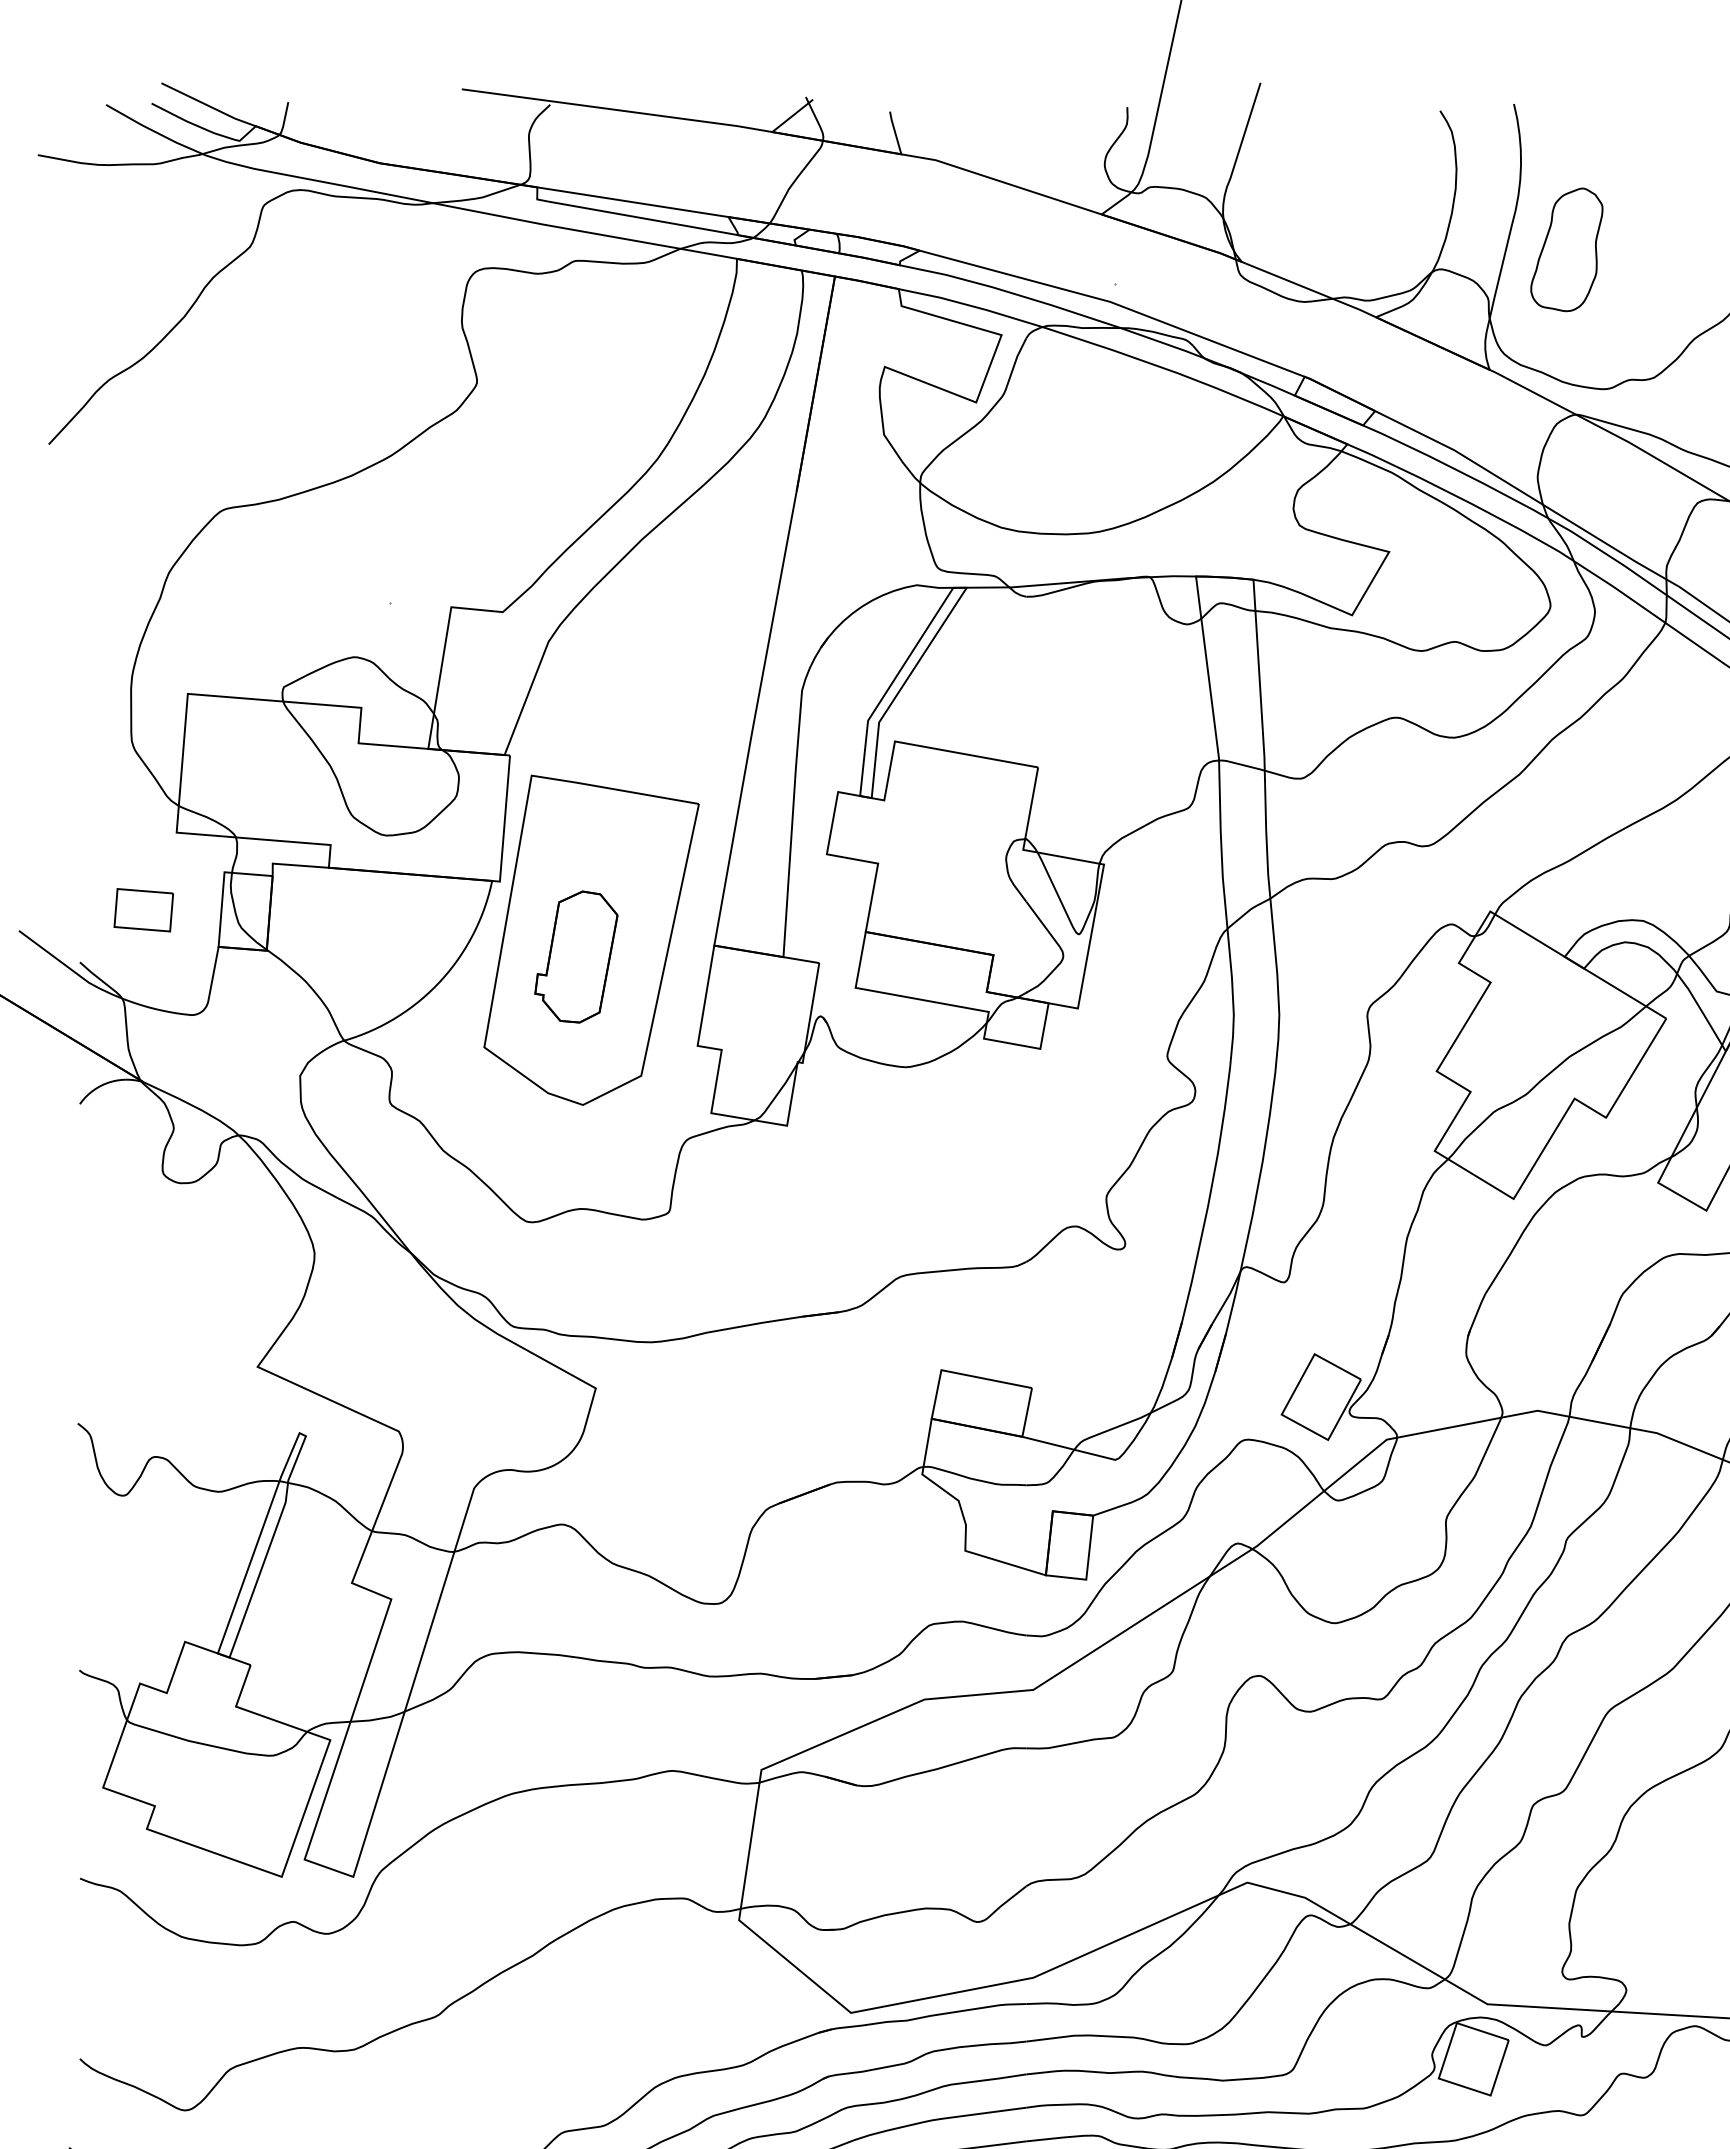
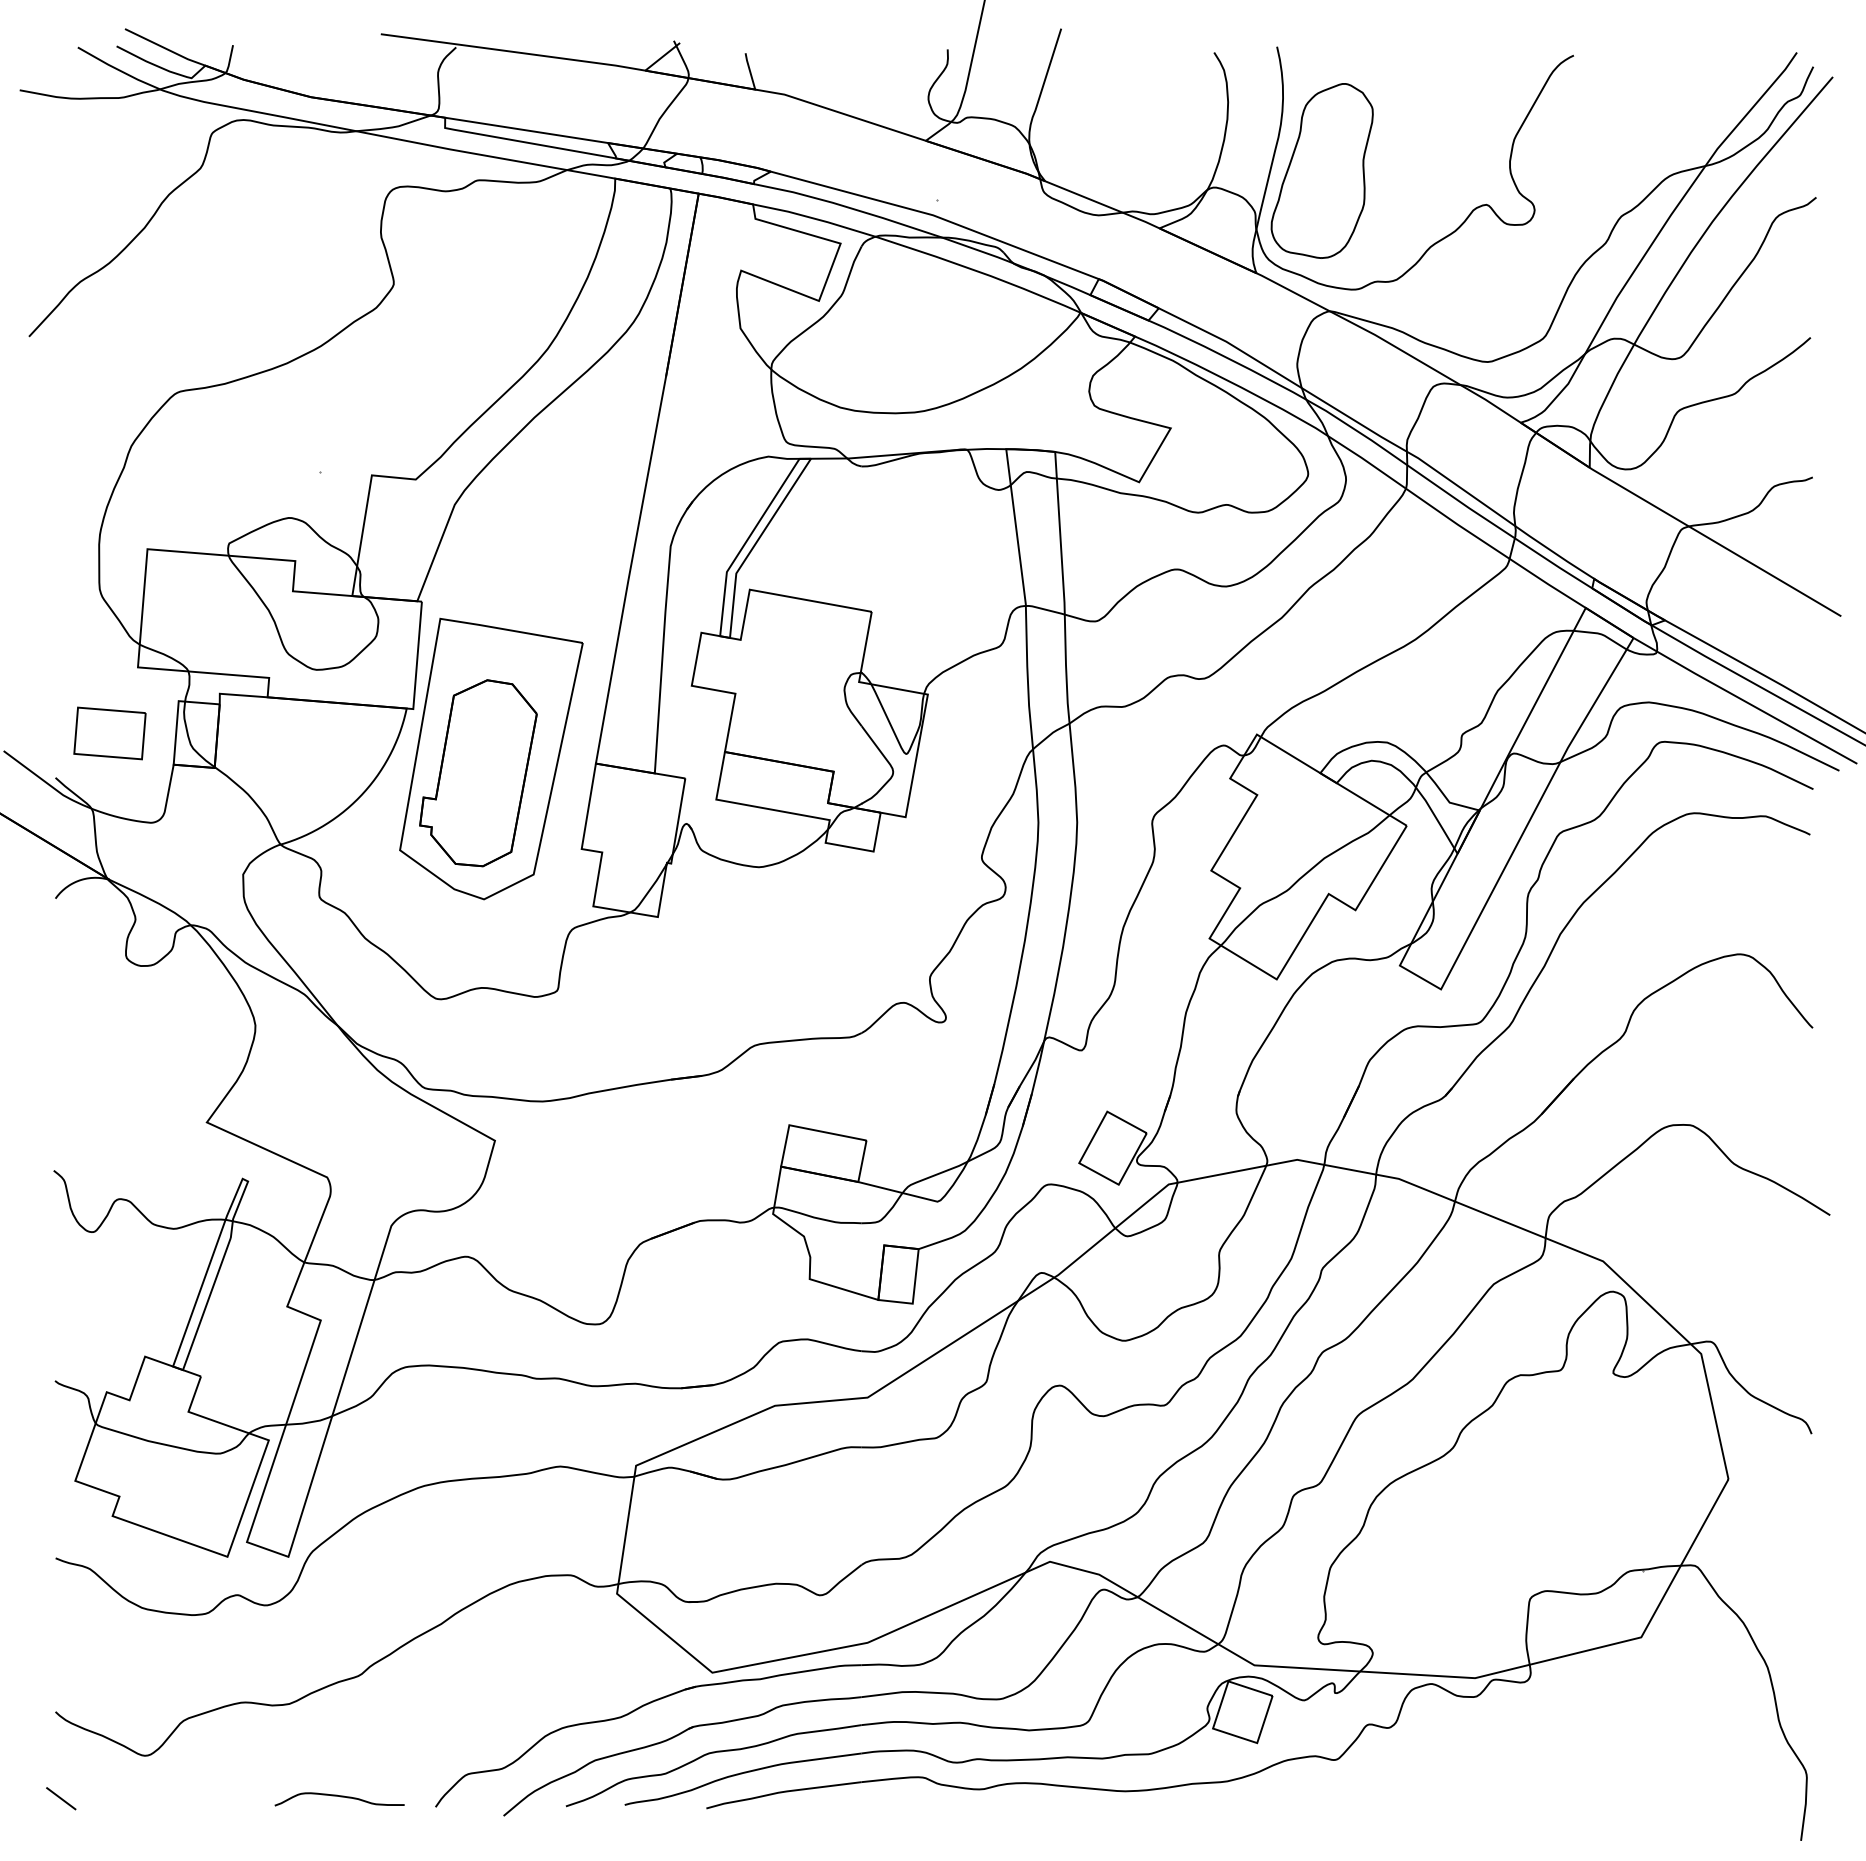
part: (1566, 249) -> (1321, 170), size x1.67
part: (143, 910) -> (109, 733), size x1.43
part: (576, 957) -> (478, 773), size x1.67

